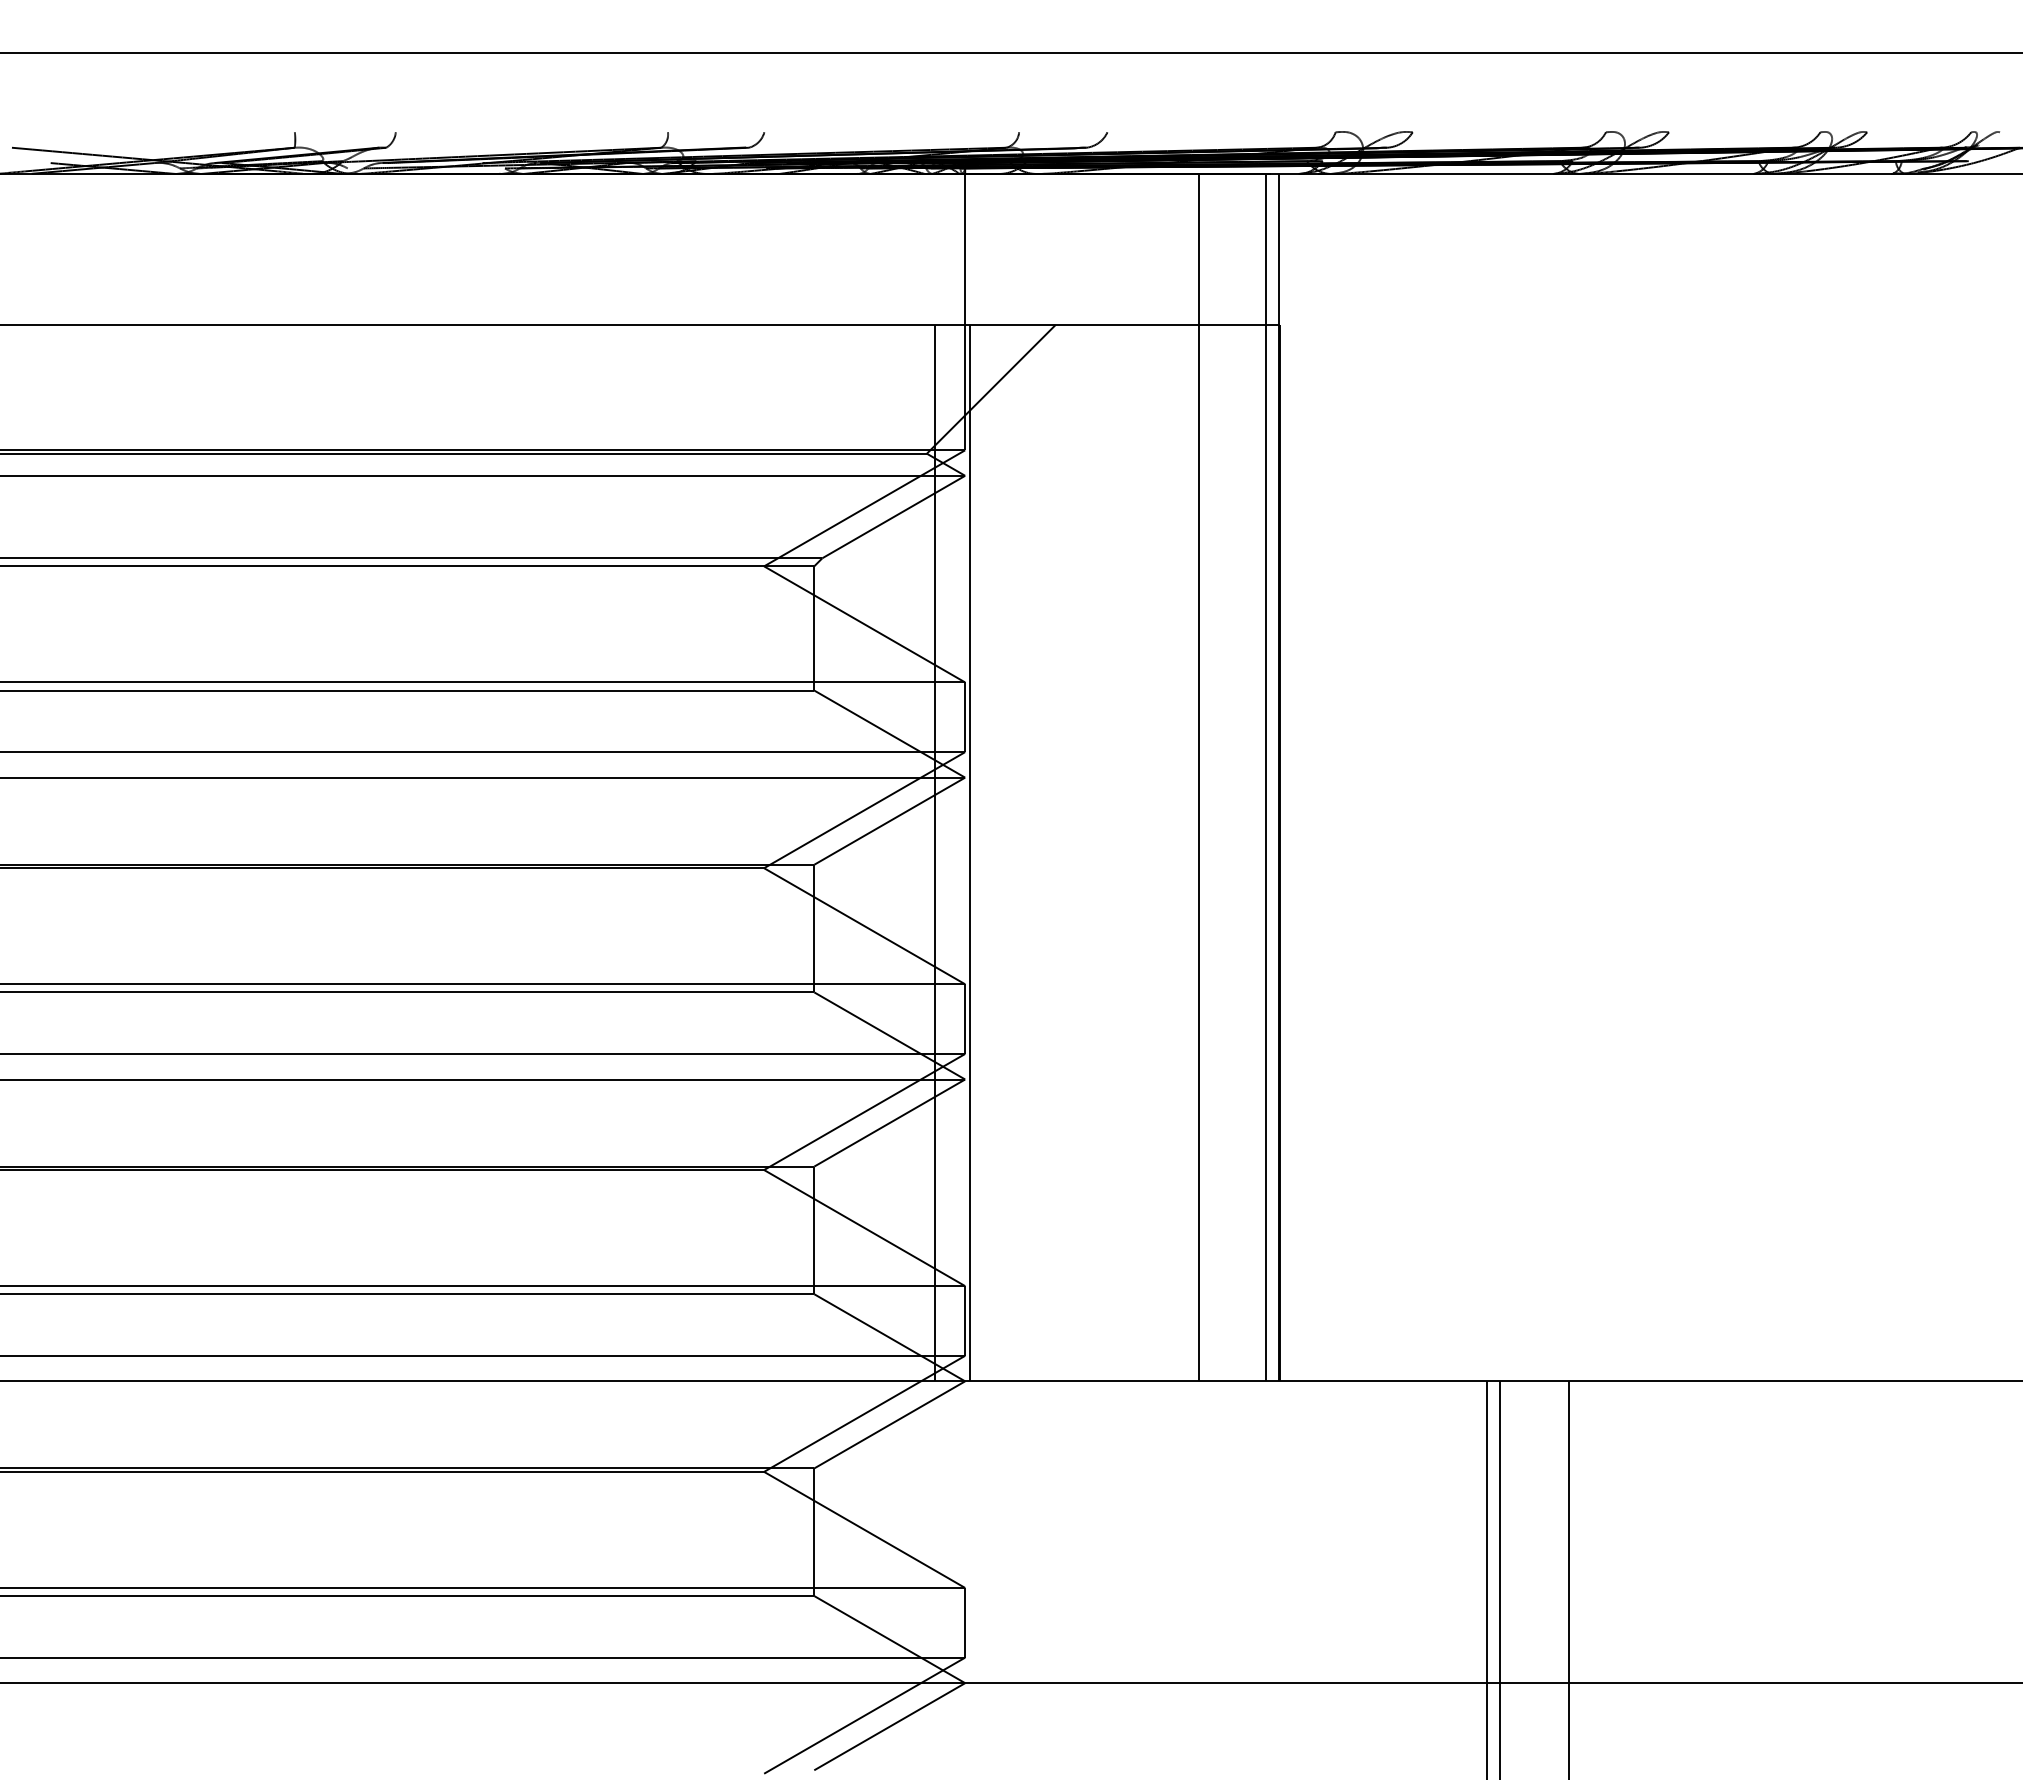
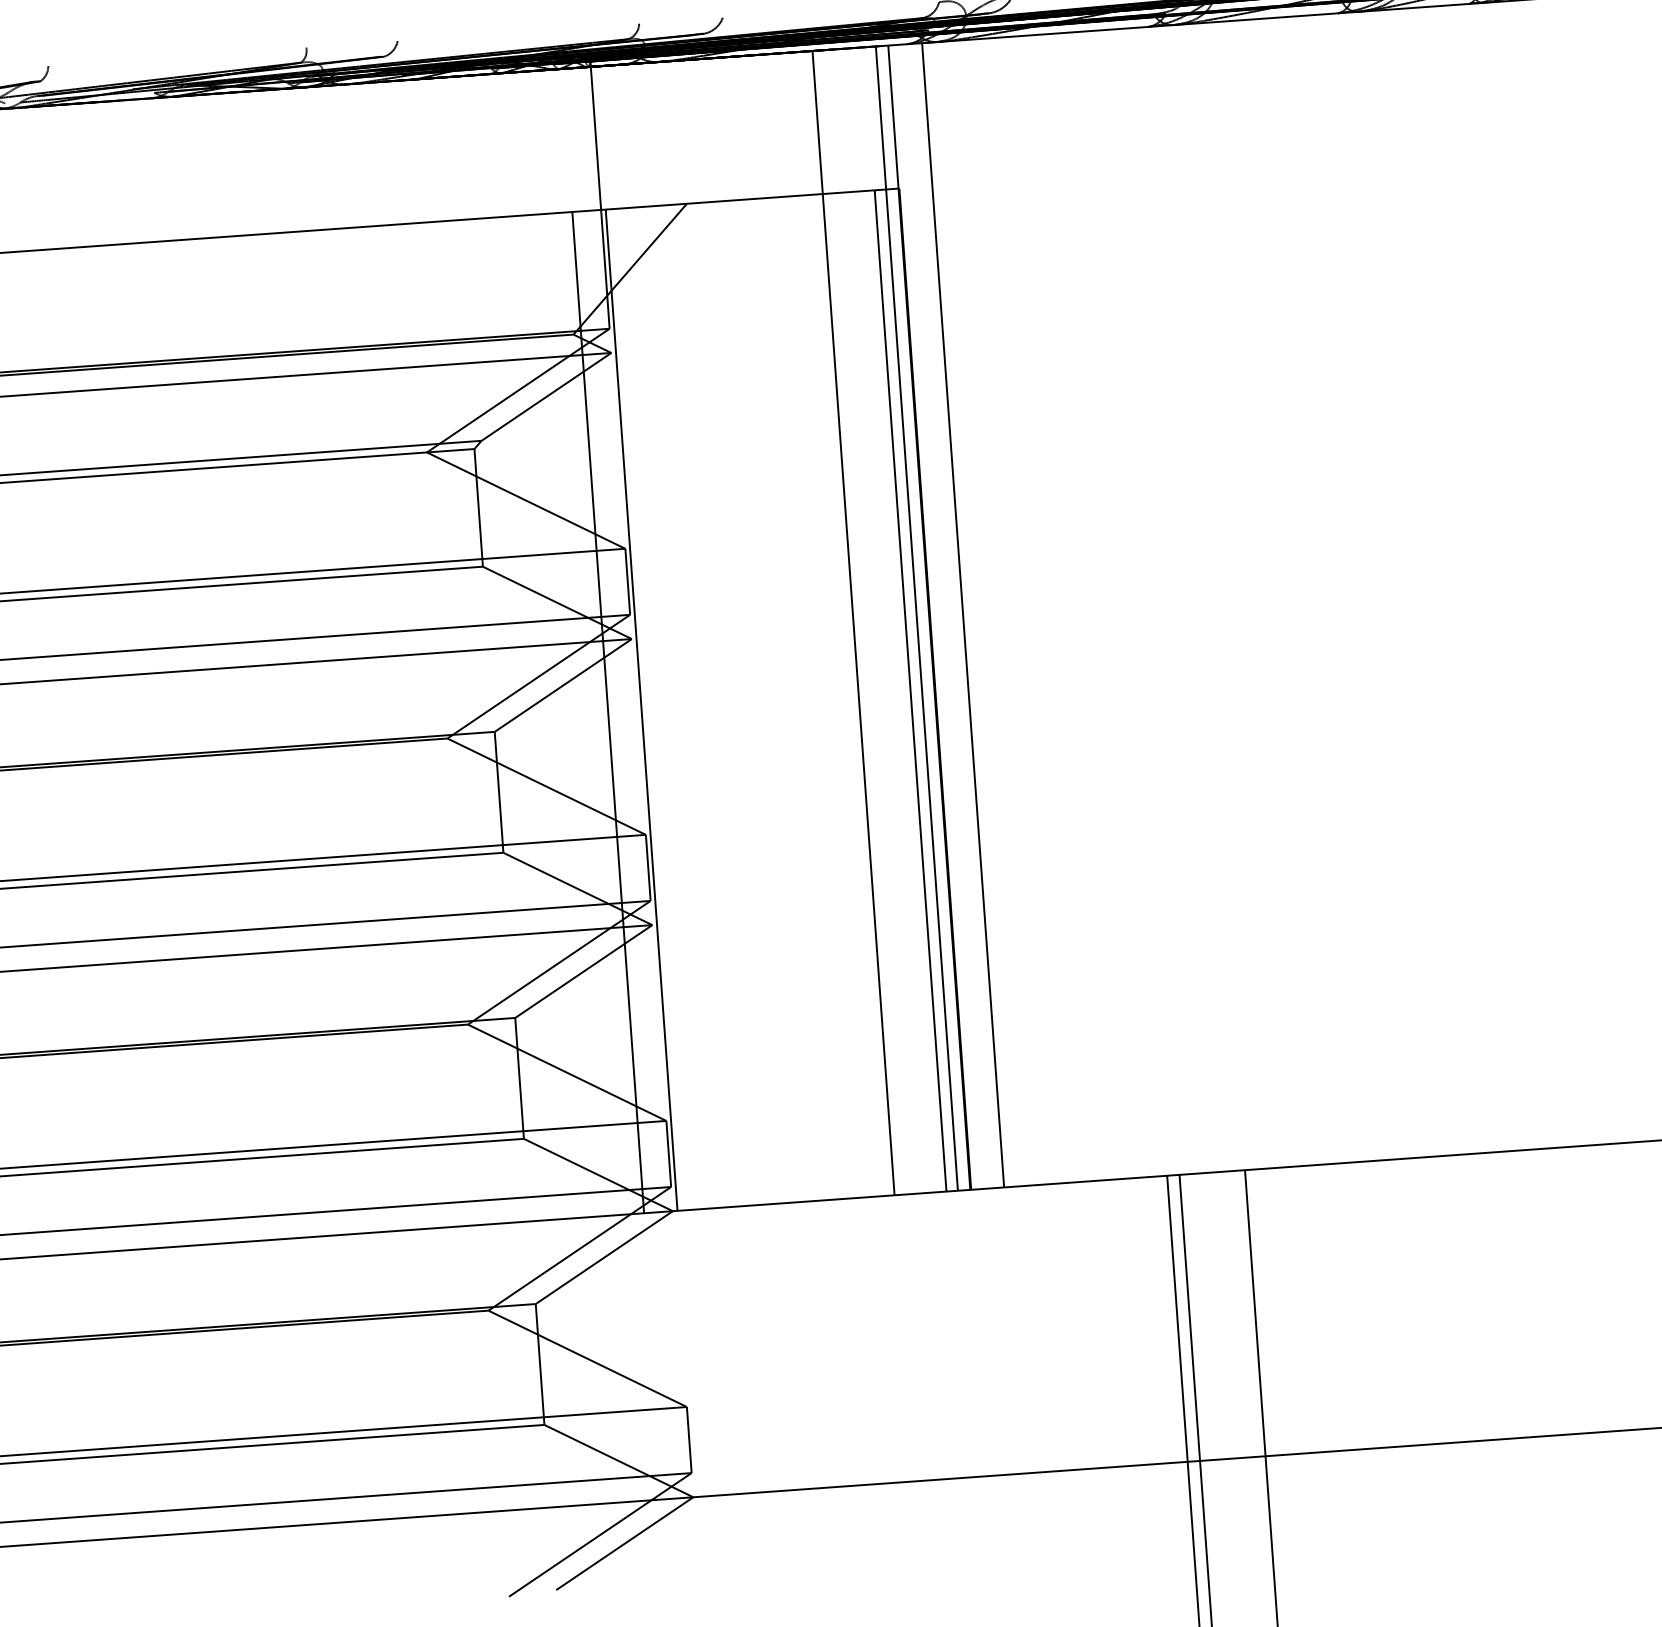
line: (1314, 777) -> (962, 615), added
line: (1253, 852) -> (910, 690), added

